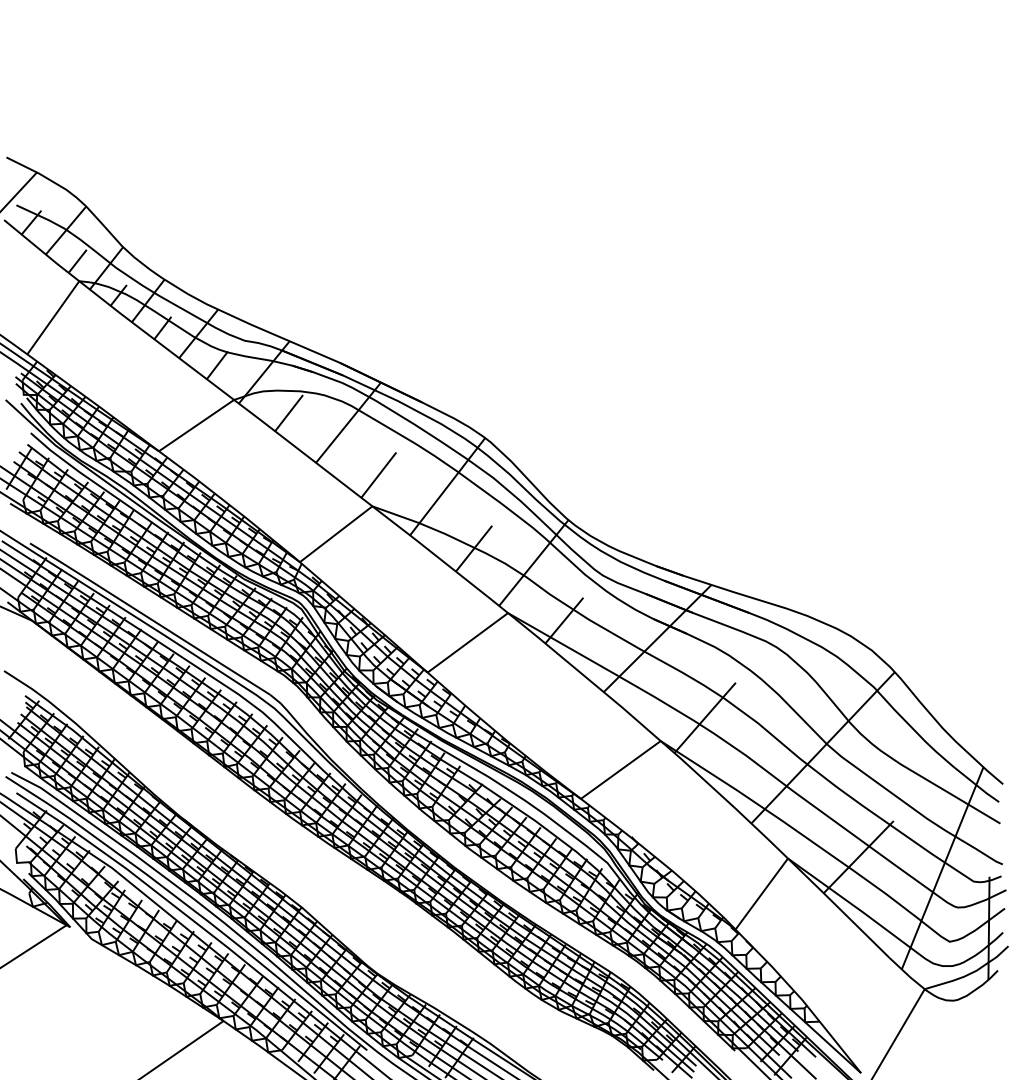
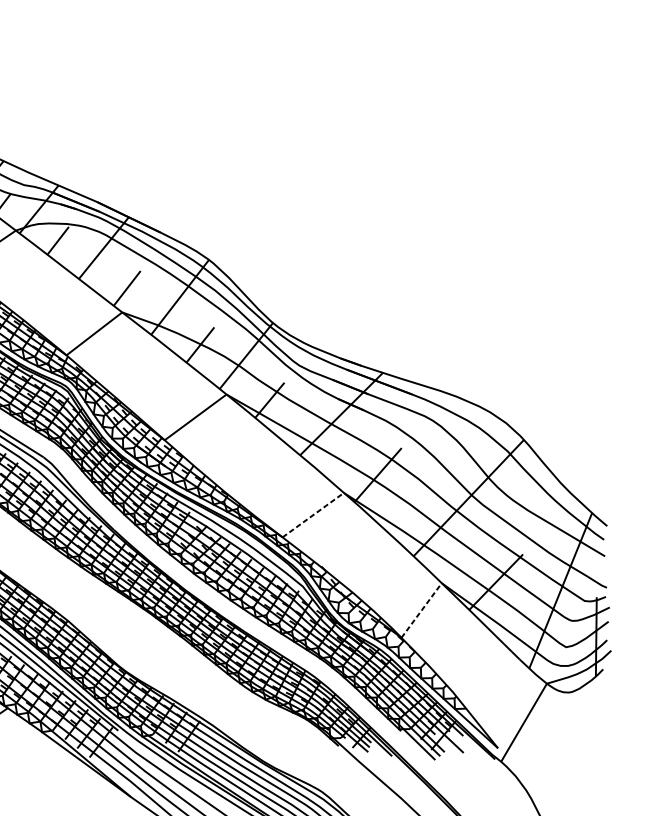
line: (621, 769) -> (313, 514), solid -> dashed
line: (762, 893) -> (422, 610), solid -> dashed

